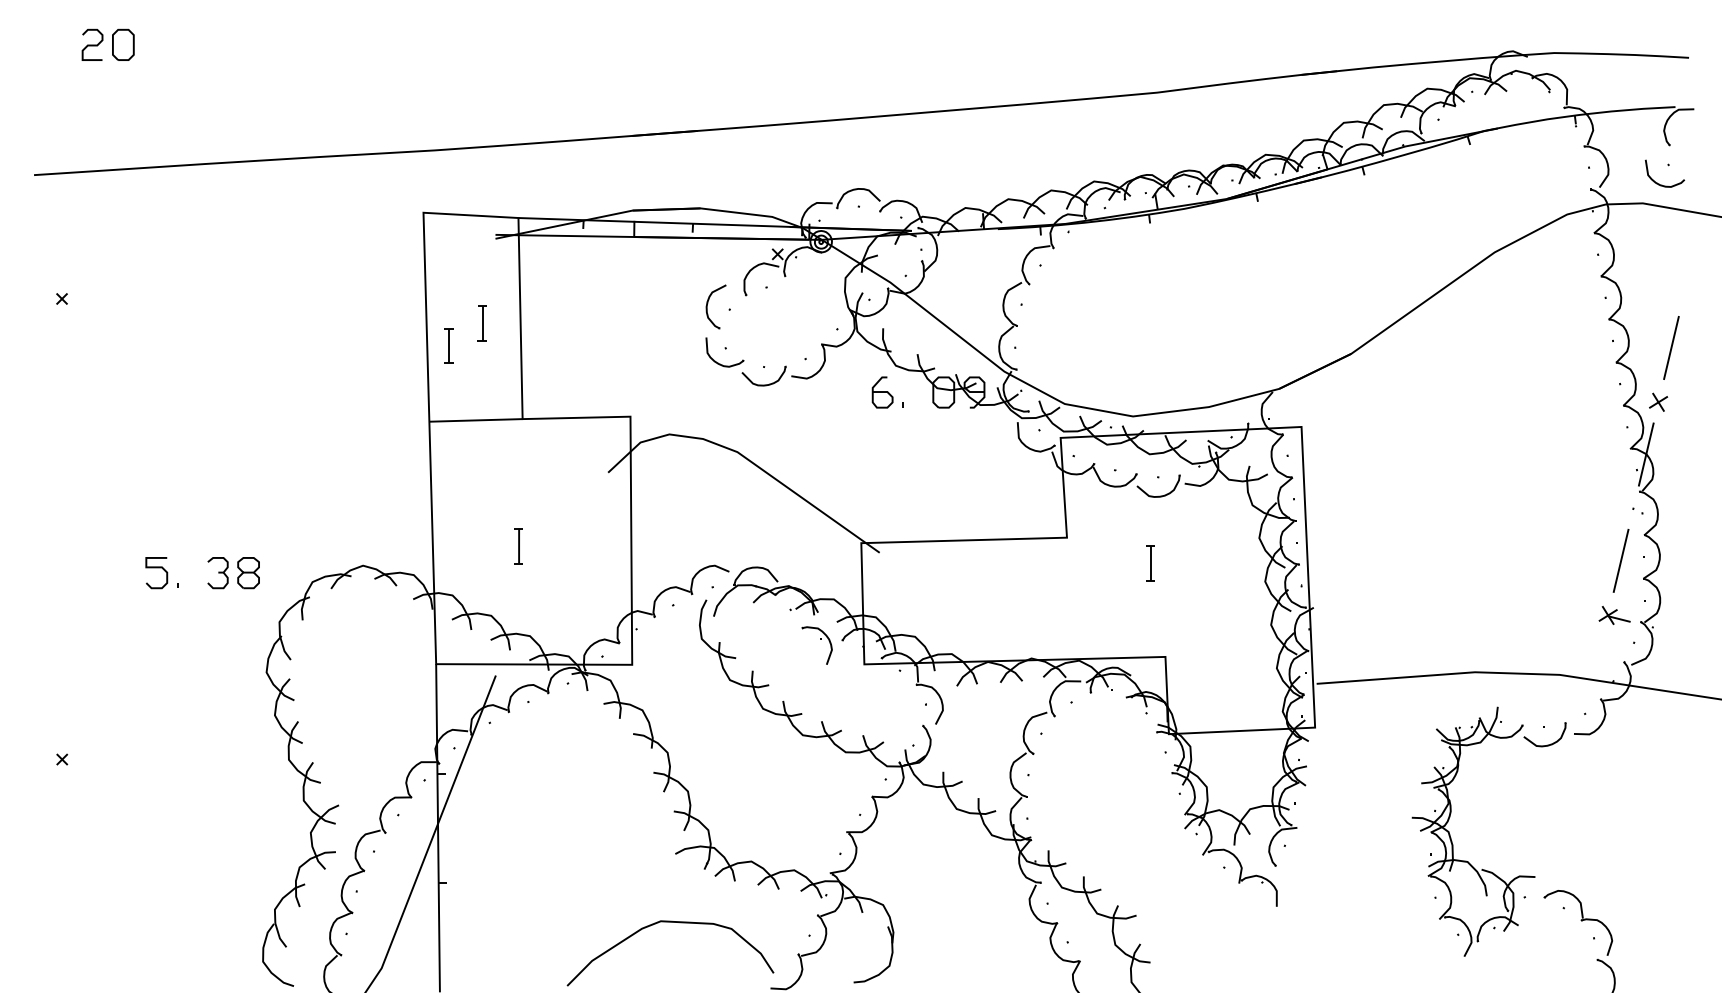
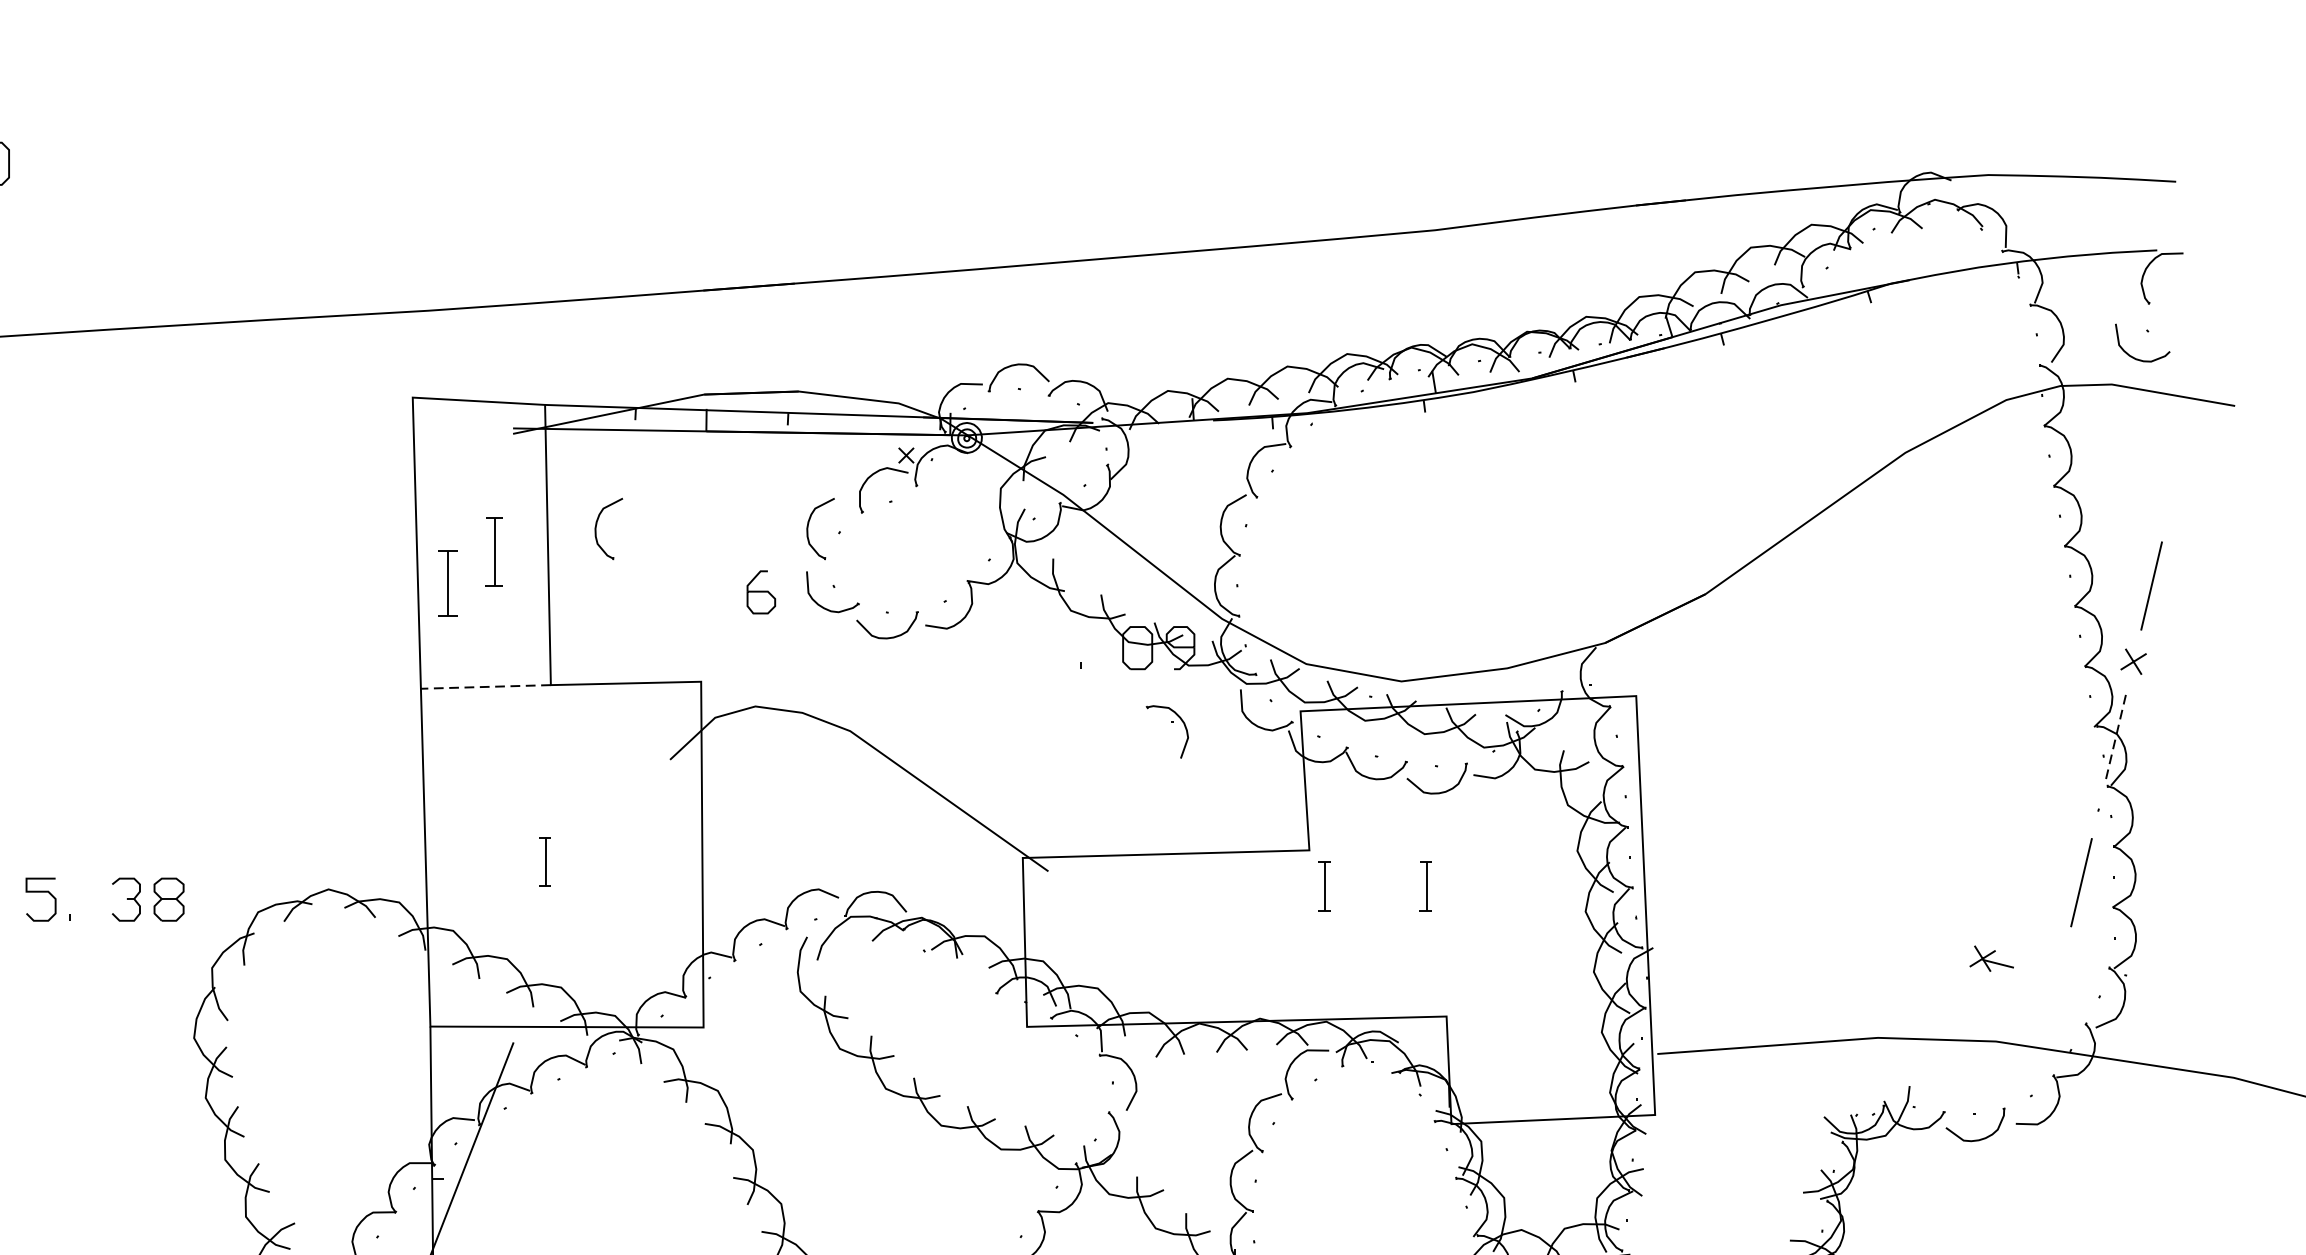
part: (556, 303) -> (598, 524), added
part: (481, 323) -> (493, 551), size x1.4
part: (448, 345) -> (447, 582), size x1.4
part: (882, 392) -> (761, 592), moved
line: (475, 420) -> (485, 687), solid -> dashed
line: (1646, 454) -> (2116, 734), solid -> dashed
part: (1077, 563) -> (1324, 886), added
part: (1614, 615) -> (1991, 958), moved
part: (820, 639) -> (1172, 723), moved

